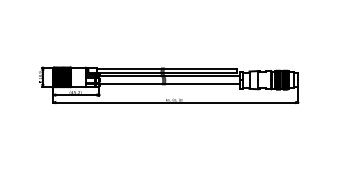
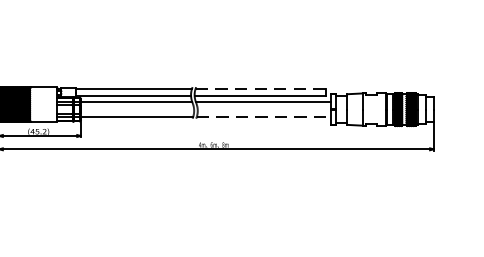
line: (200, 68) -> (260, 88), solid -> dashed
line: (202, 84) -> (263, 117), solid -> dashed

